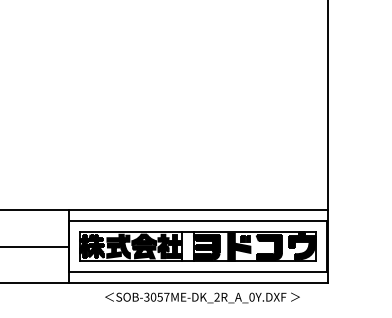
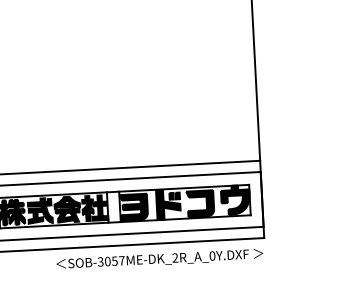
text: (202, 297) -> (159, 259), moved

